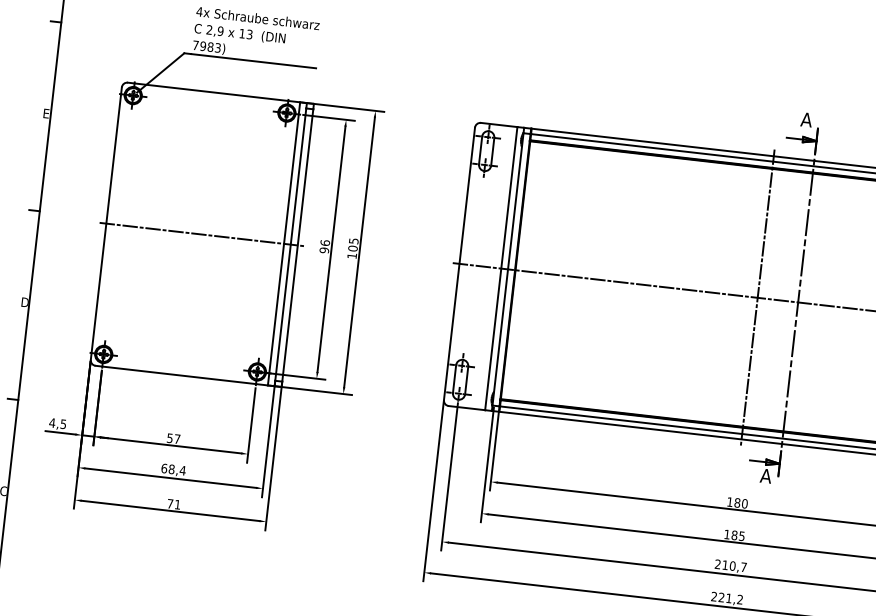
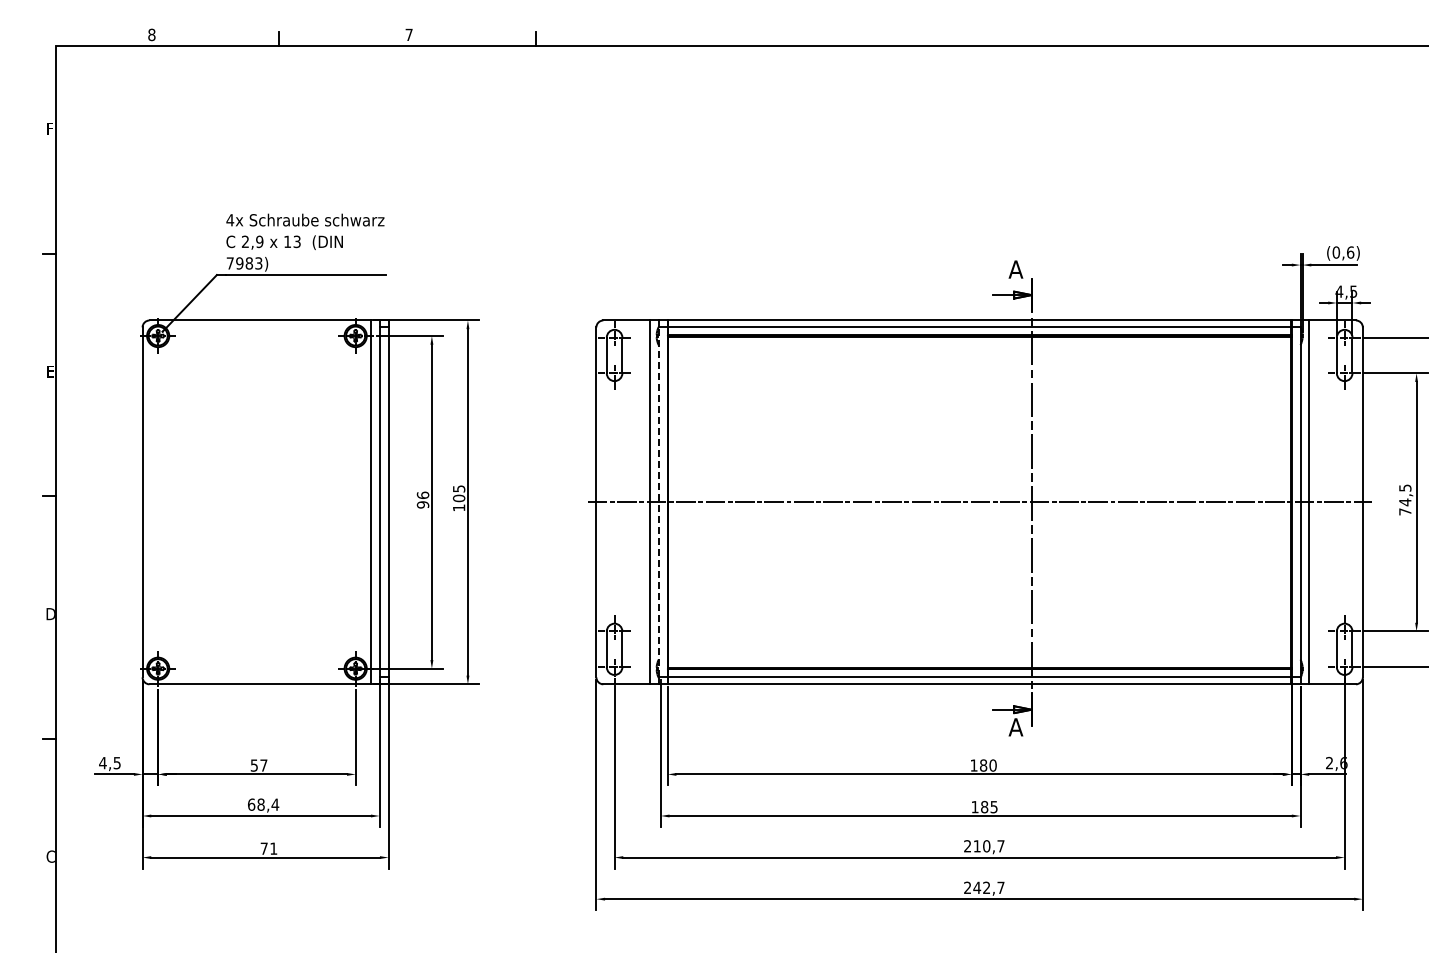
line: (201, 234) -> (265, 502), removed
line: (507, 269) -> (658, 502), solid -> dashed
line: (757, 297) -> (979, 501), removed
text: (730, 598) -> (988, 887), 221,2 -> 242,7

